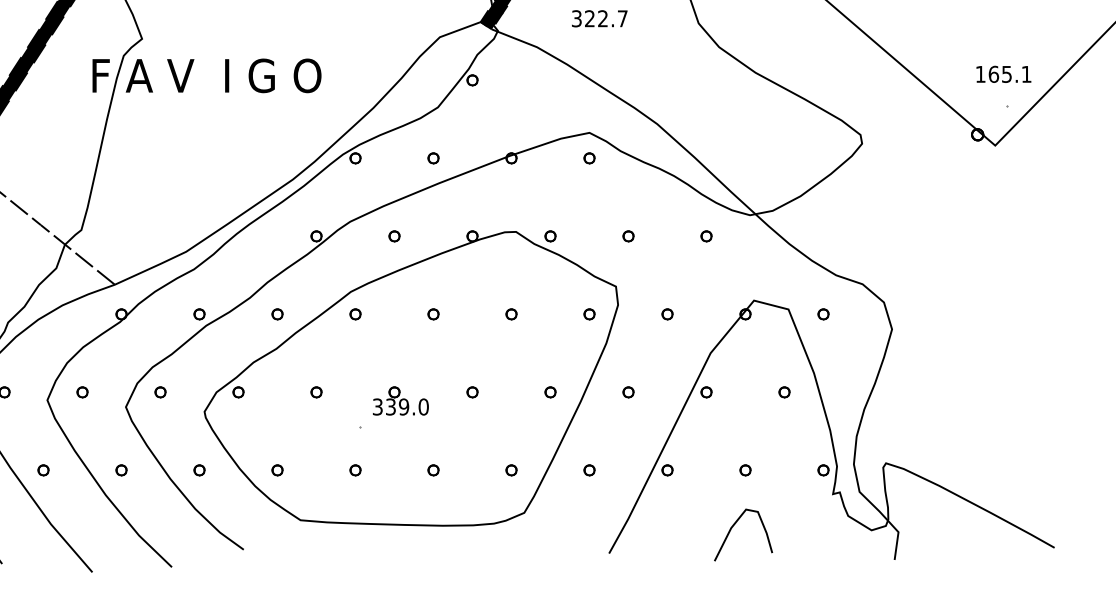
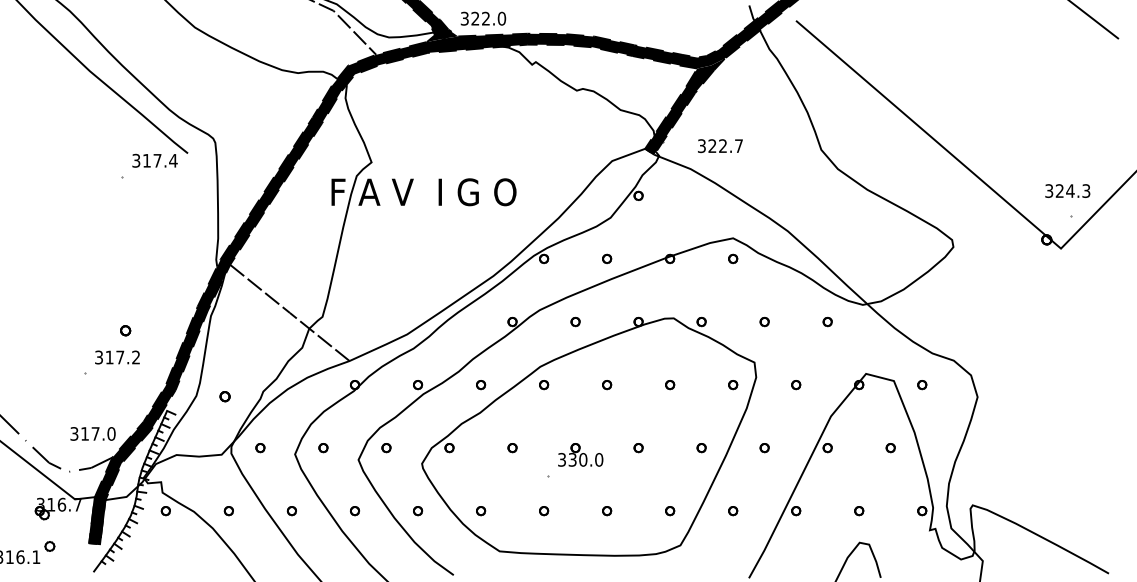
text: (599, 19) -> (720, 146), moved
text: (1003, 73) -> (1067, 190), 165.1 -> 324.3
text: (404, 406) -> (583, 459), 339.0 -> 330.0

